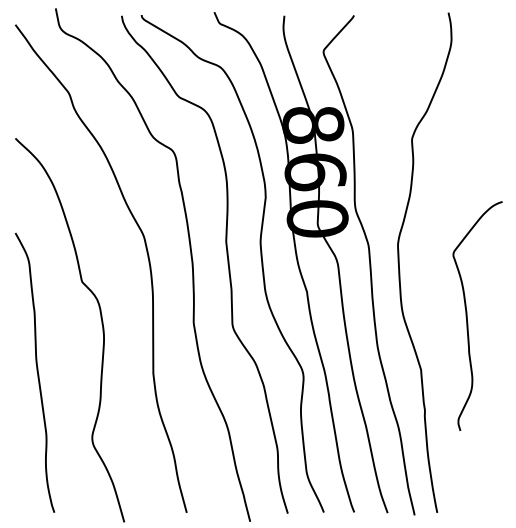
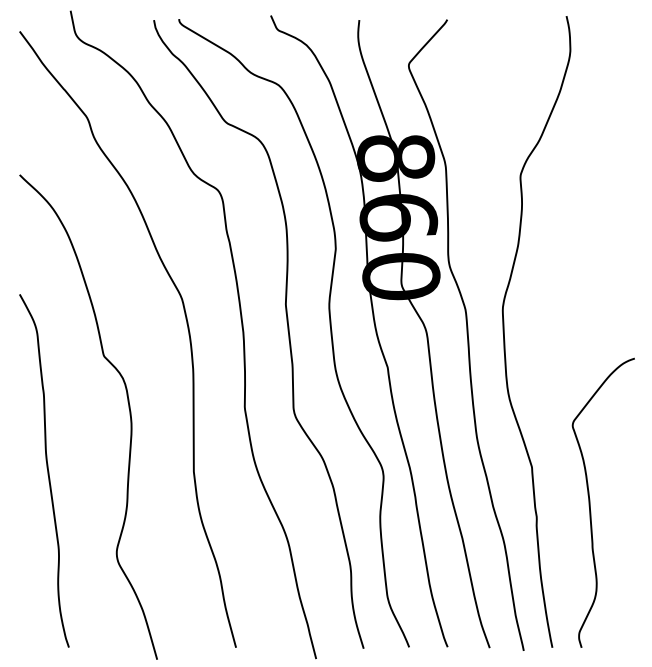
curve: (467, 315) -> (590, 502), moved

